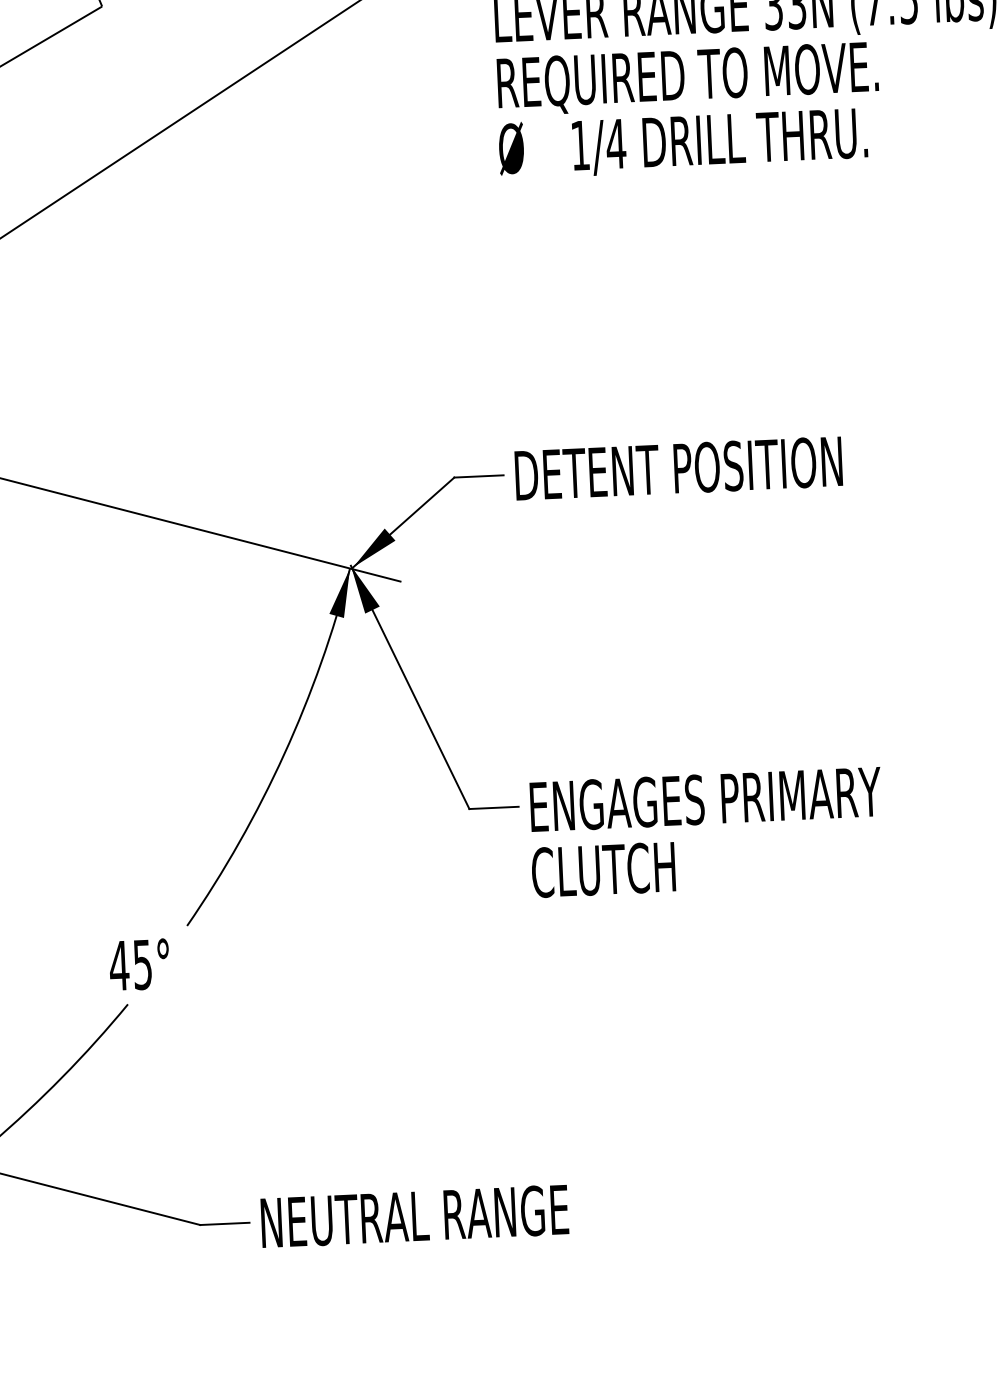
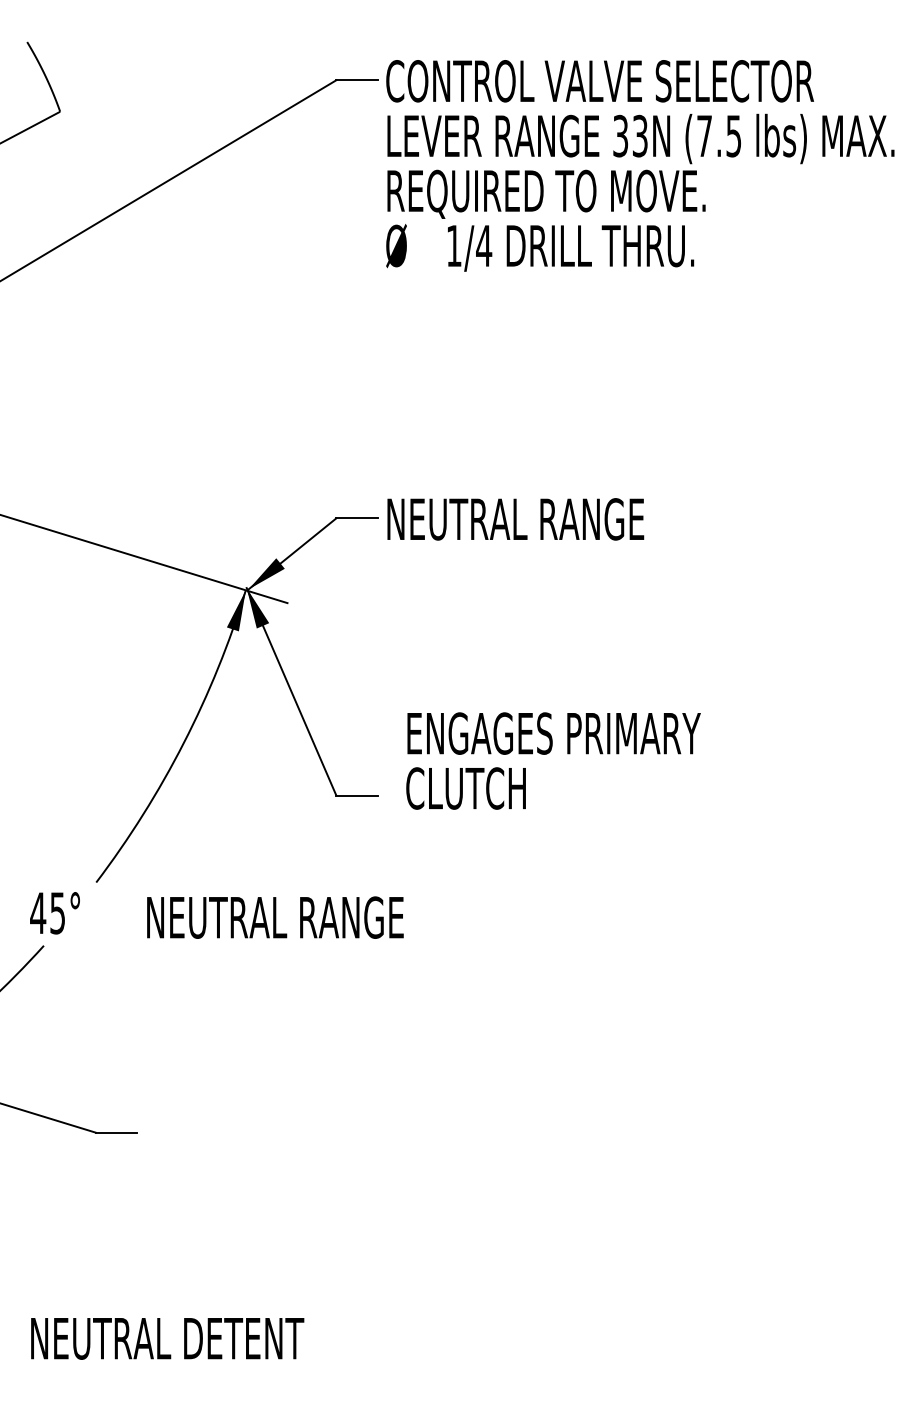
text: (680, 468) -> (525, 519), DETENT POSITION -> NEUTRAL RANGE
text: (706, 831) -> (553, 760), moved
text: (414, 1216) -> (275, 917), moved

